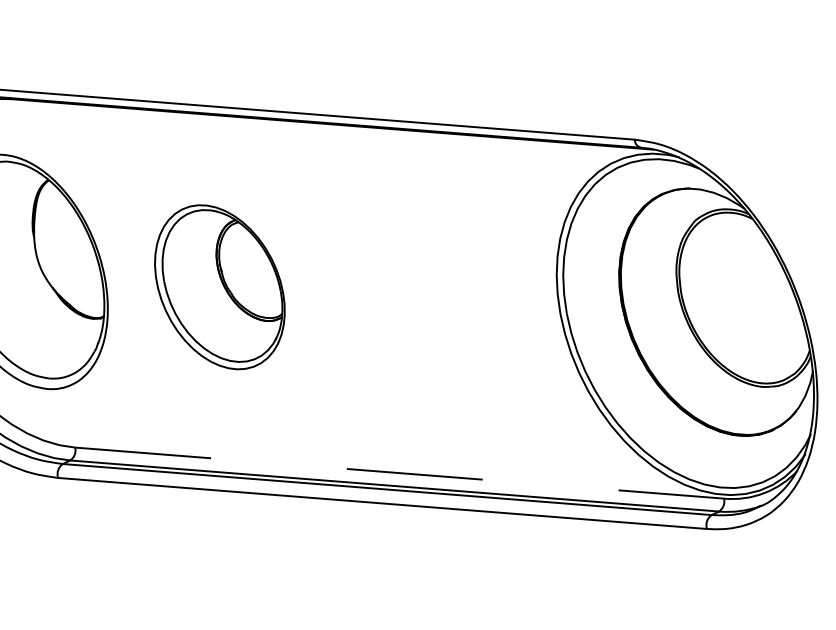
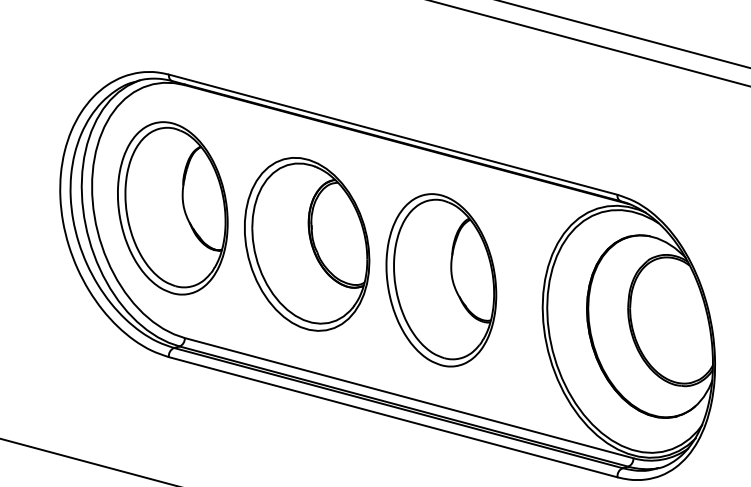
part: (220, 287) -> (307, 244), size x1.43
part: (414, 302) -> (441, 280), added
line: (400, 473) -> (409, 398), dashed -> solid

